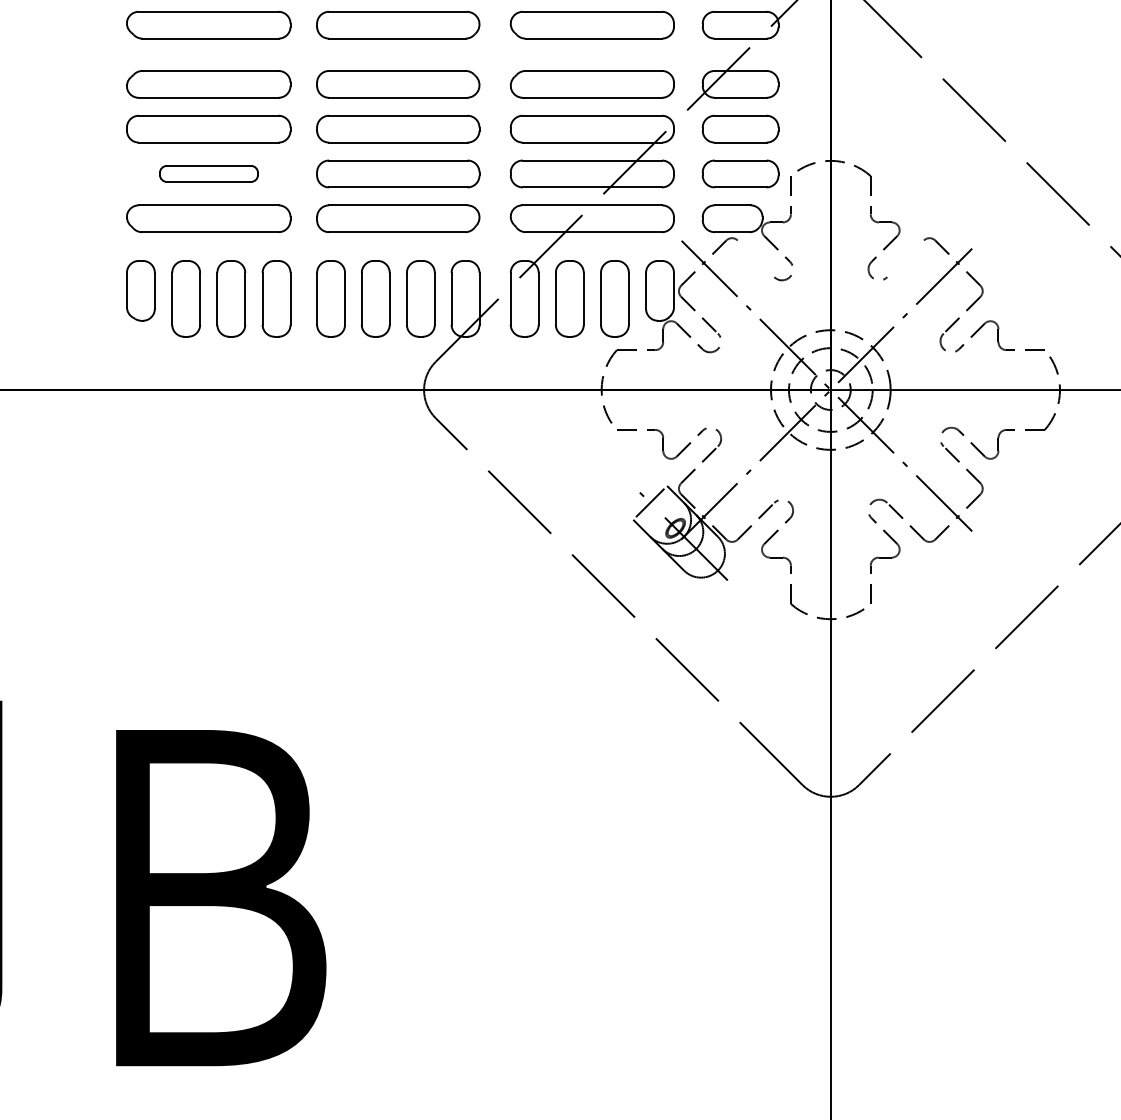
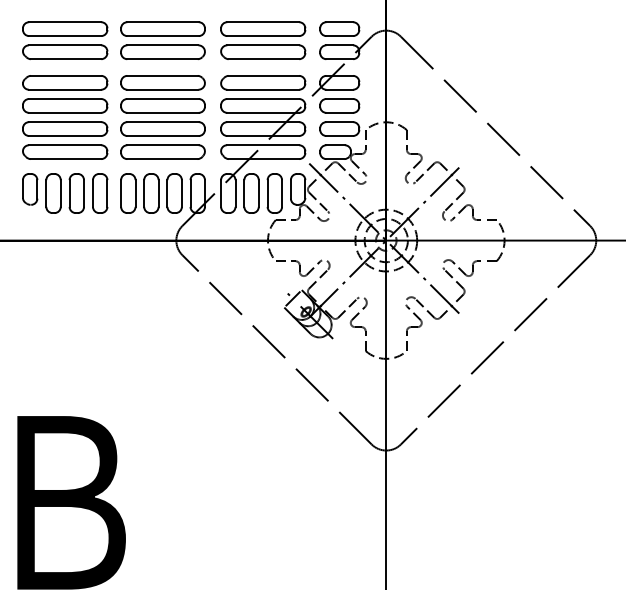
part: (209, 172) -> (65, 128), size x1.67
line: (755, 258) -> (347, 172), added
line: (904, 258) -> (424, 172), added

